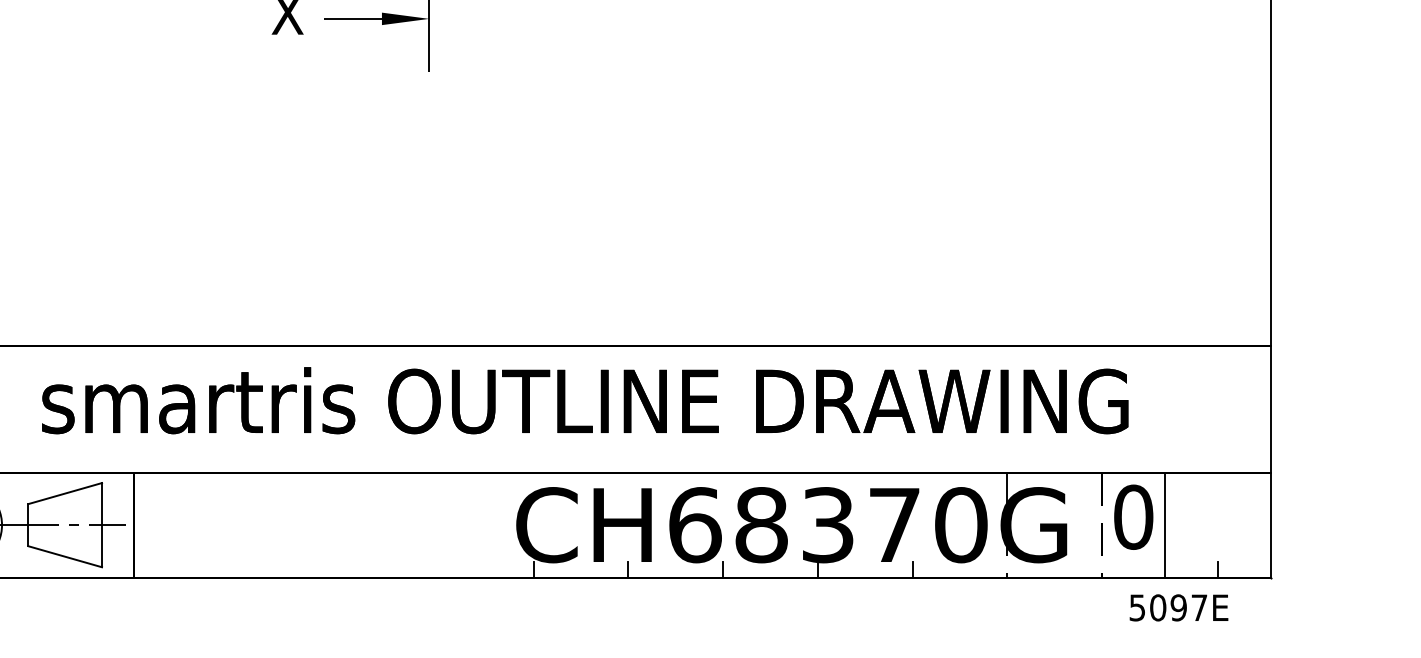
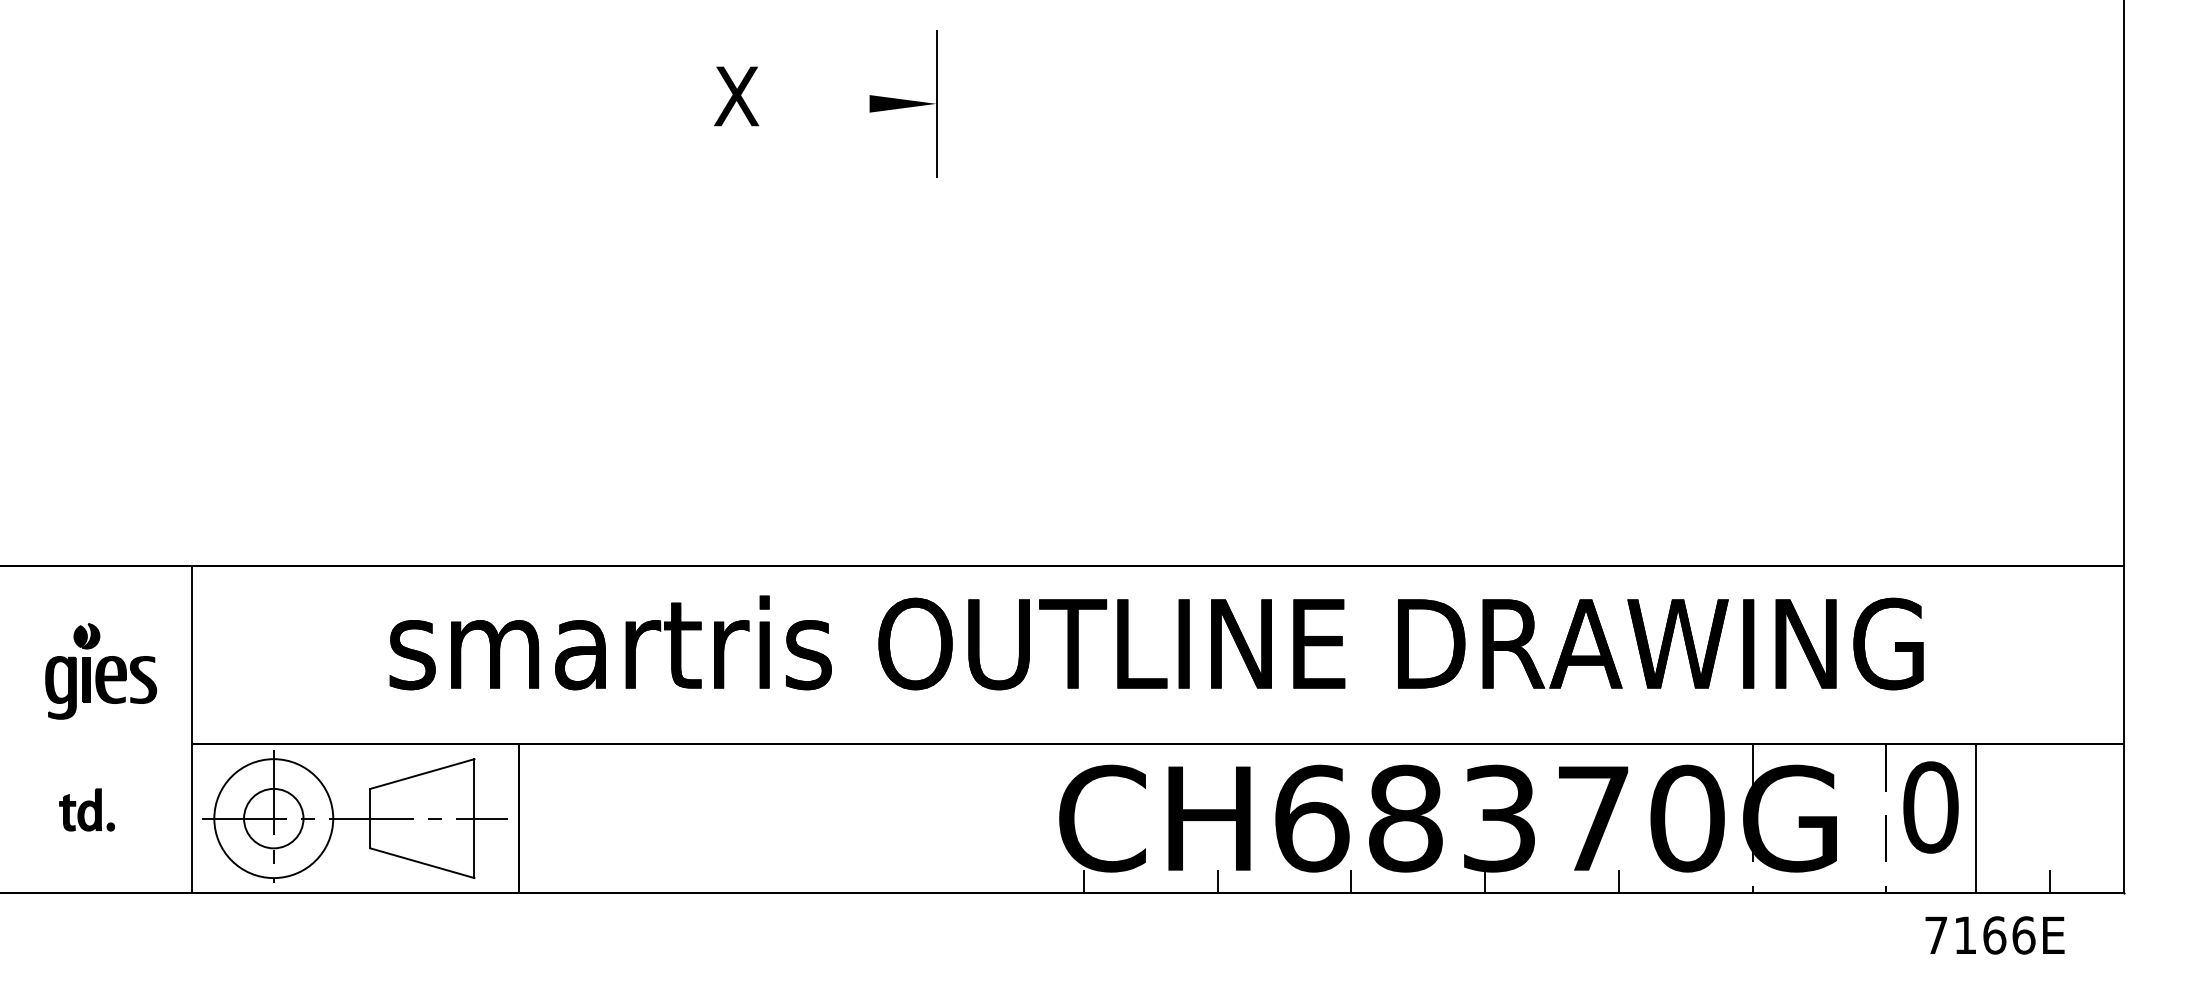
line: (352, 18) -> (828, 103), removed
text: (1168, 607) -> (1980, 935), 5097E -> 7166E

